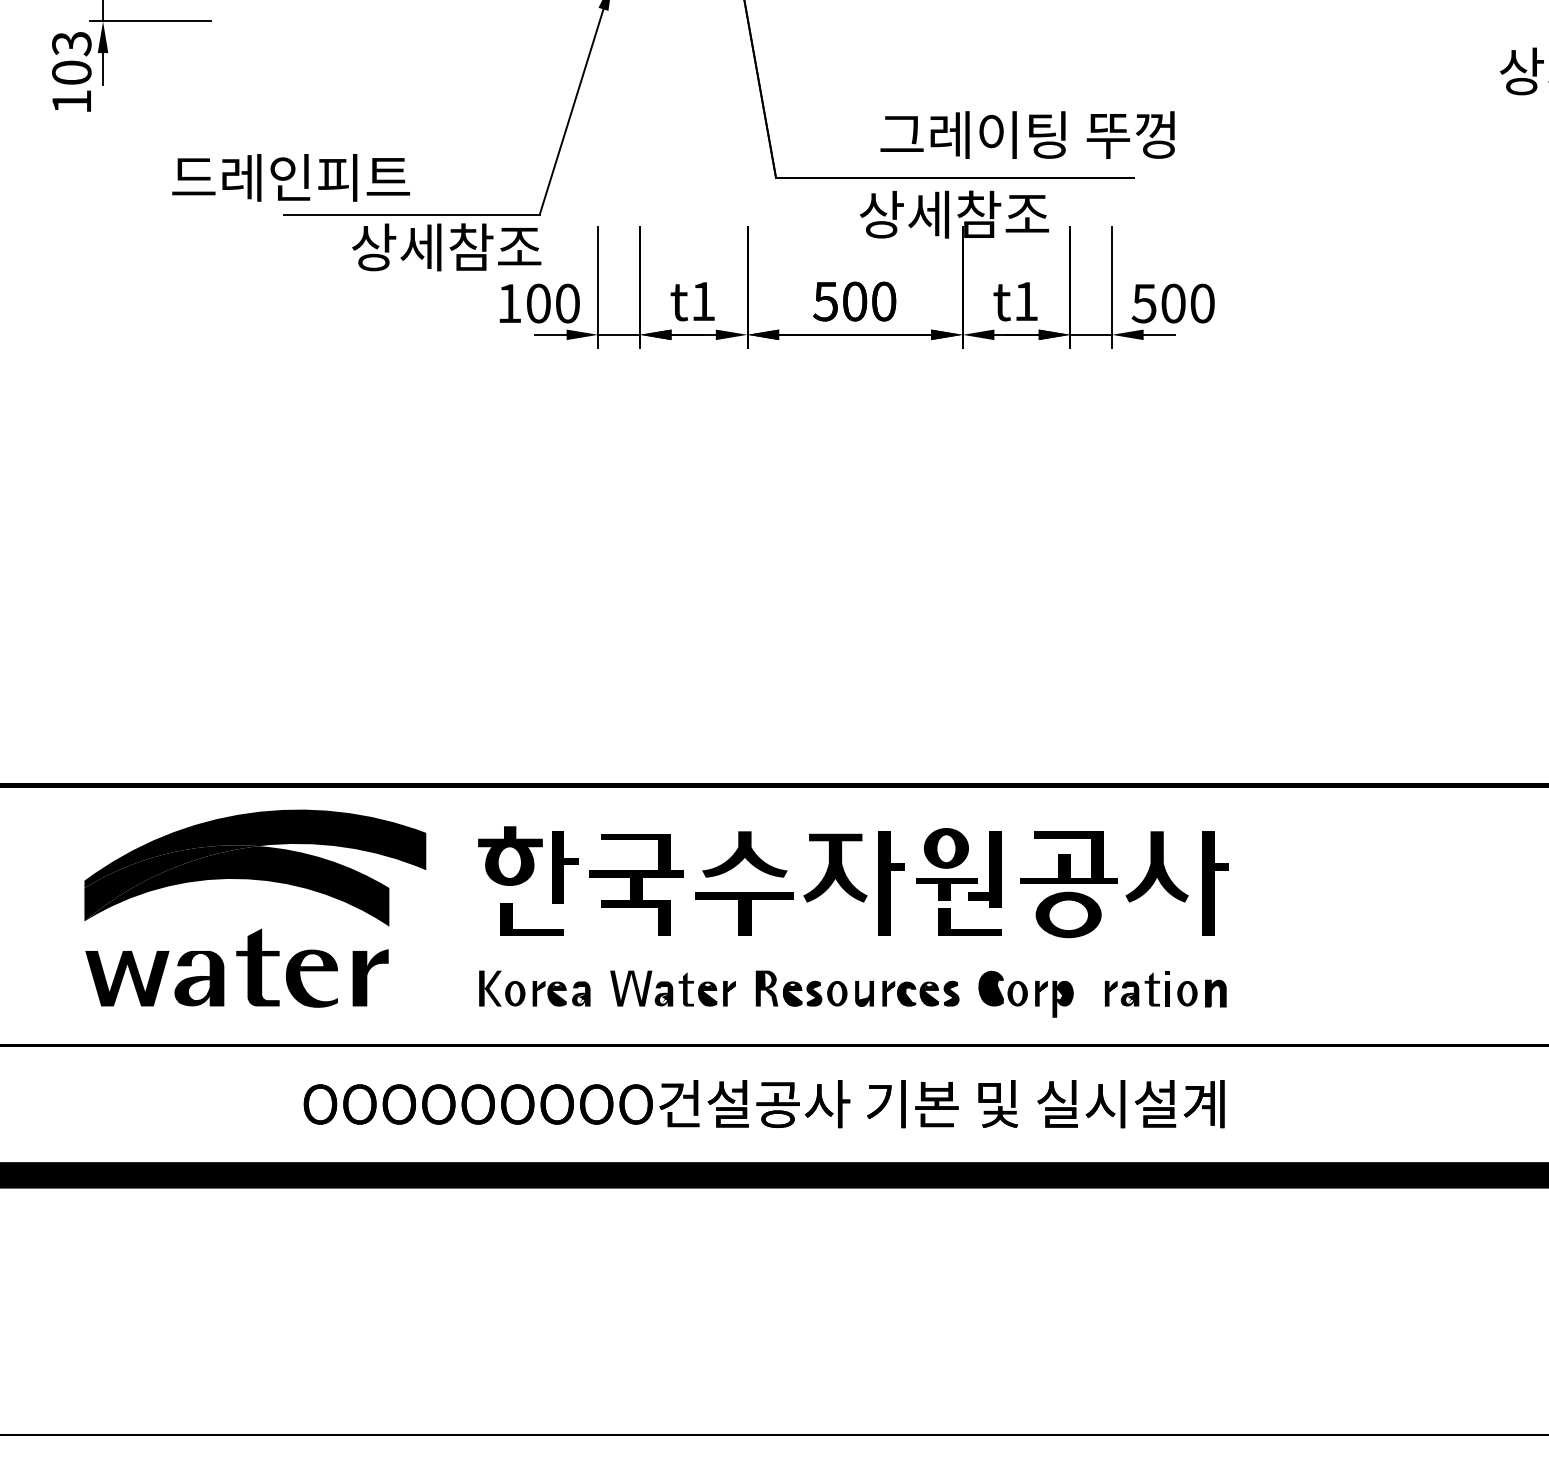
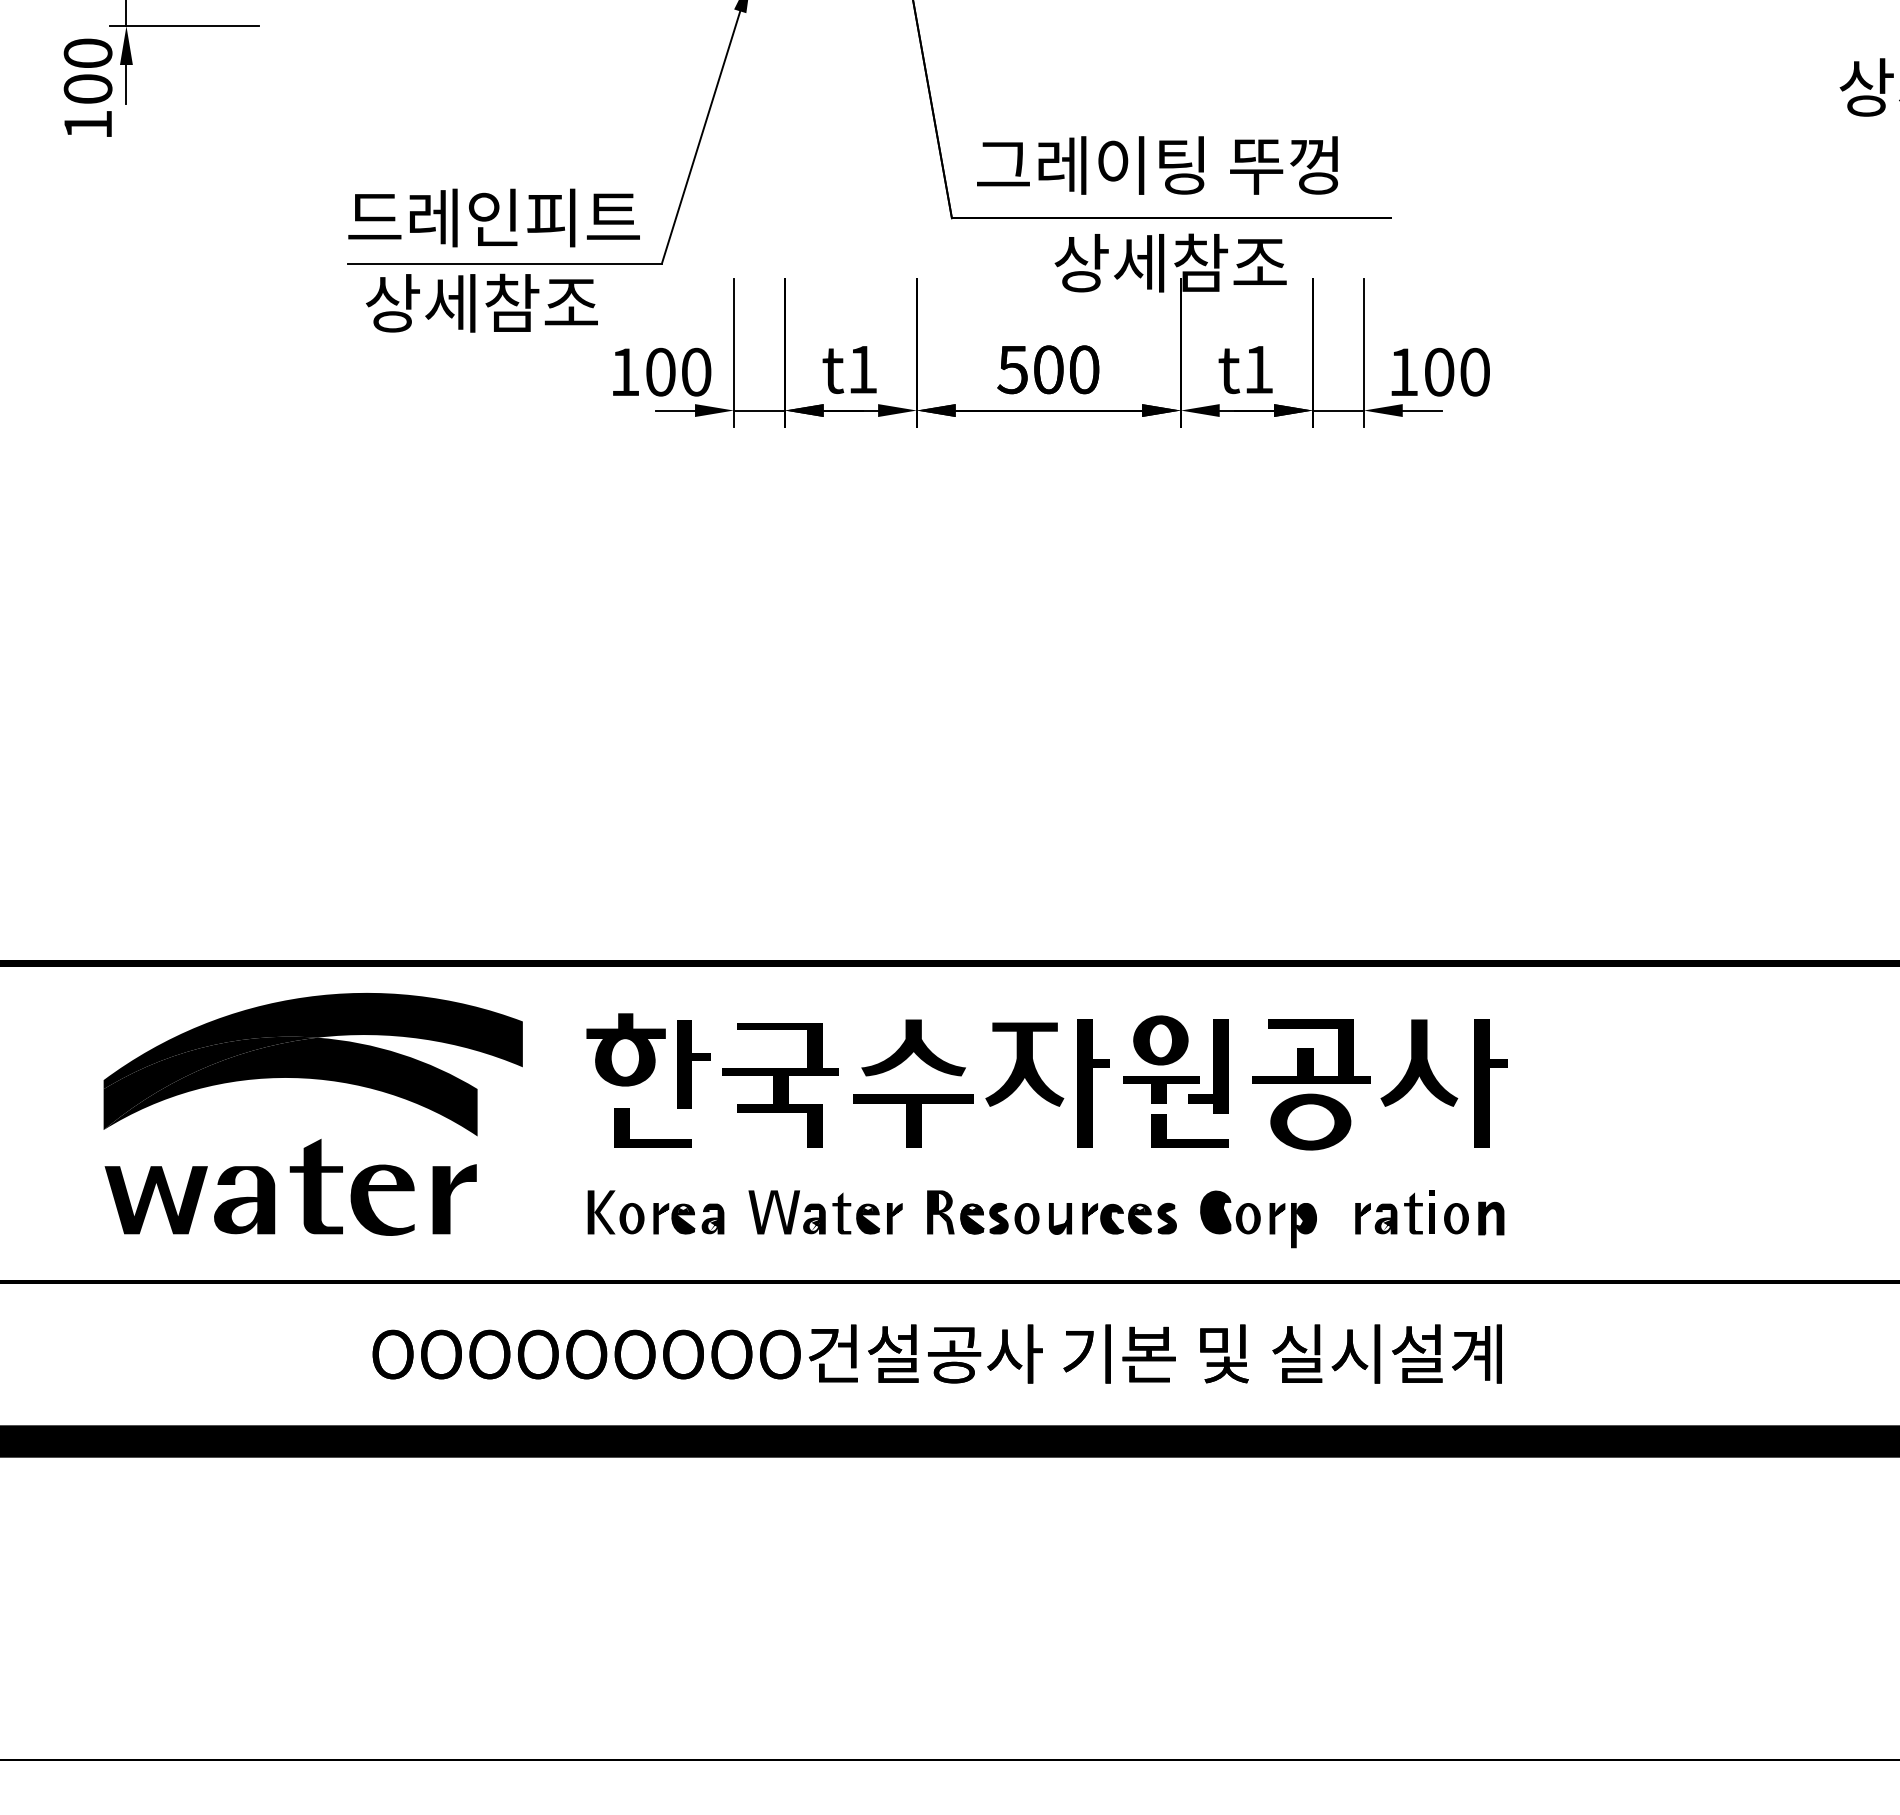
text: (71, 43) -> (87, 53), 103 -> 100
text: (1027, 135) -> (1157, 165), moved
text: (290, 177) -> (493, 217), moved
text: (446, 246) -> (481, 302), moved
text: (1144, 303) -> (1403, 372), 500 -> 100

